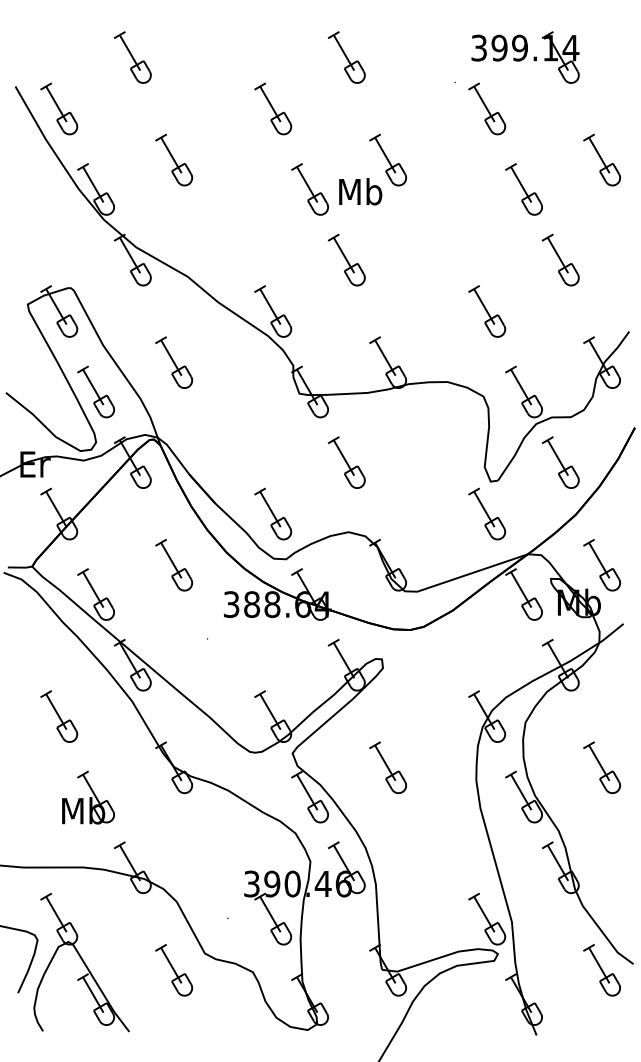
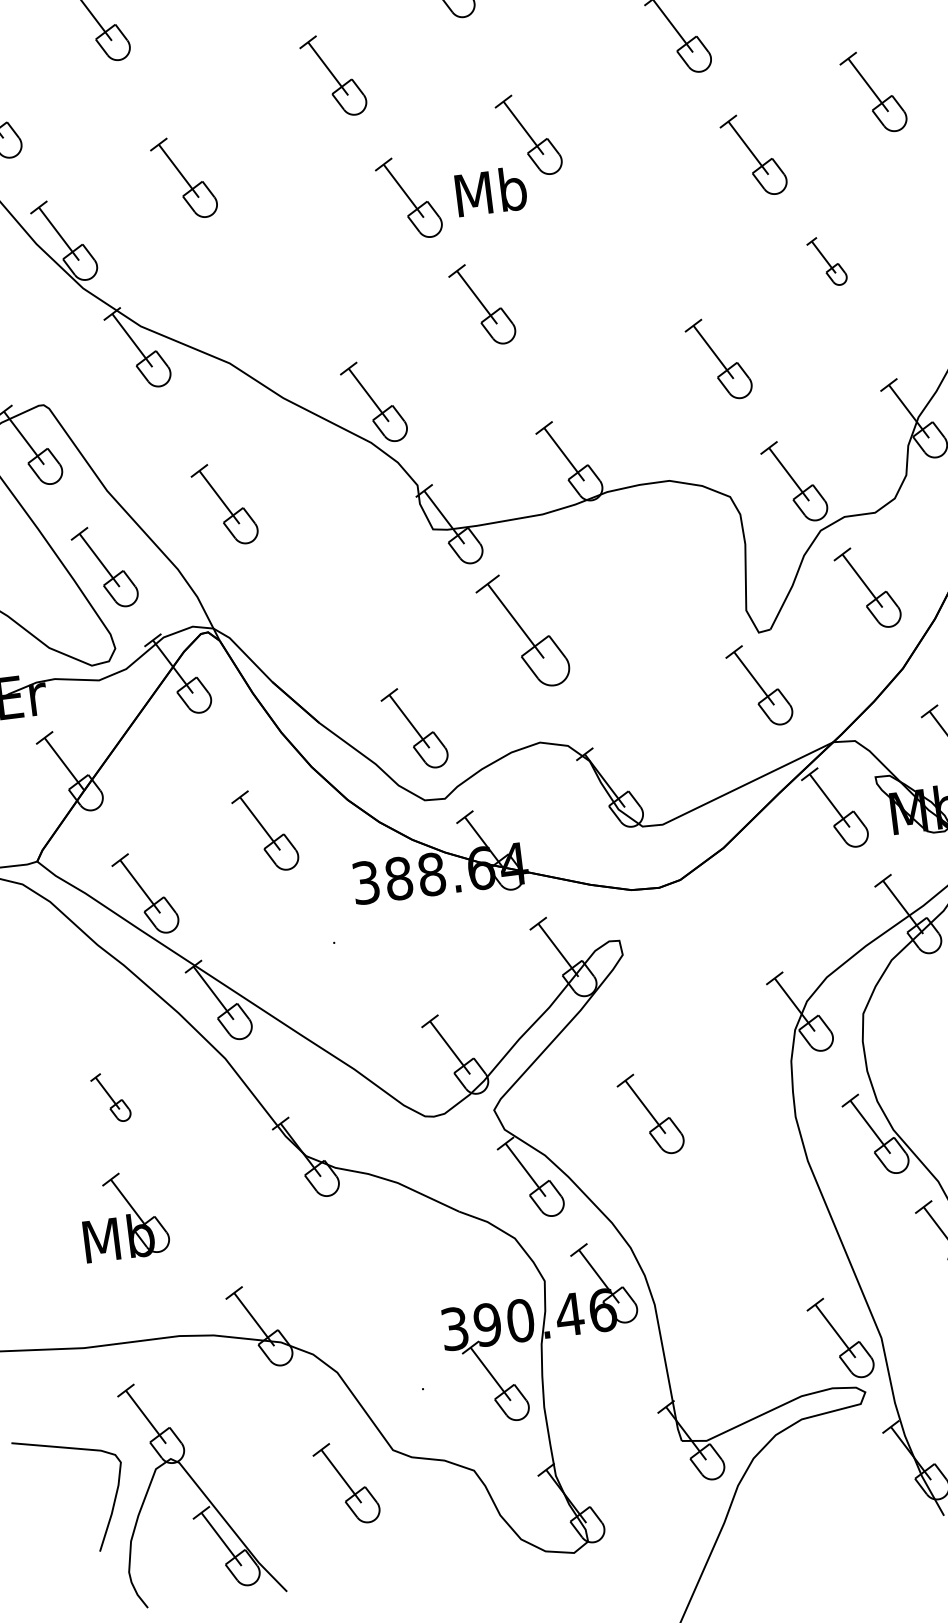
part: (560, 259) -> (826, 260), size x0.6
part: (346, 462) -> (522, 630), size x1.4
part: (59, 716) -> (111, 1097), size x0.6
part: (88, 797) -> (124, 1215), moved

